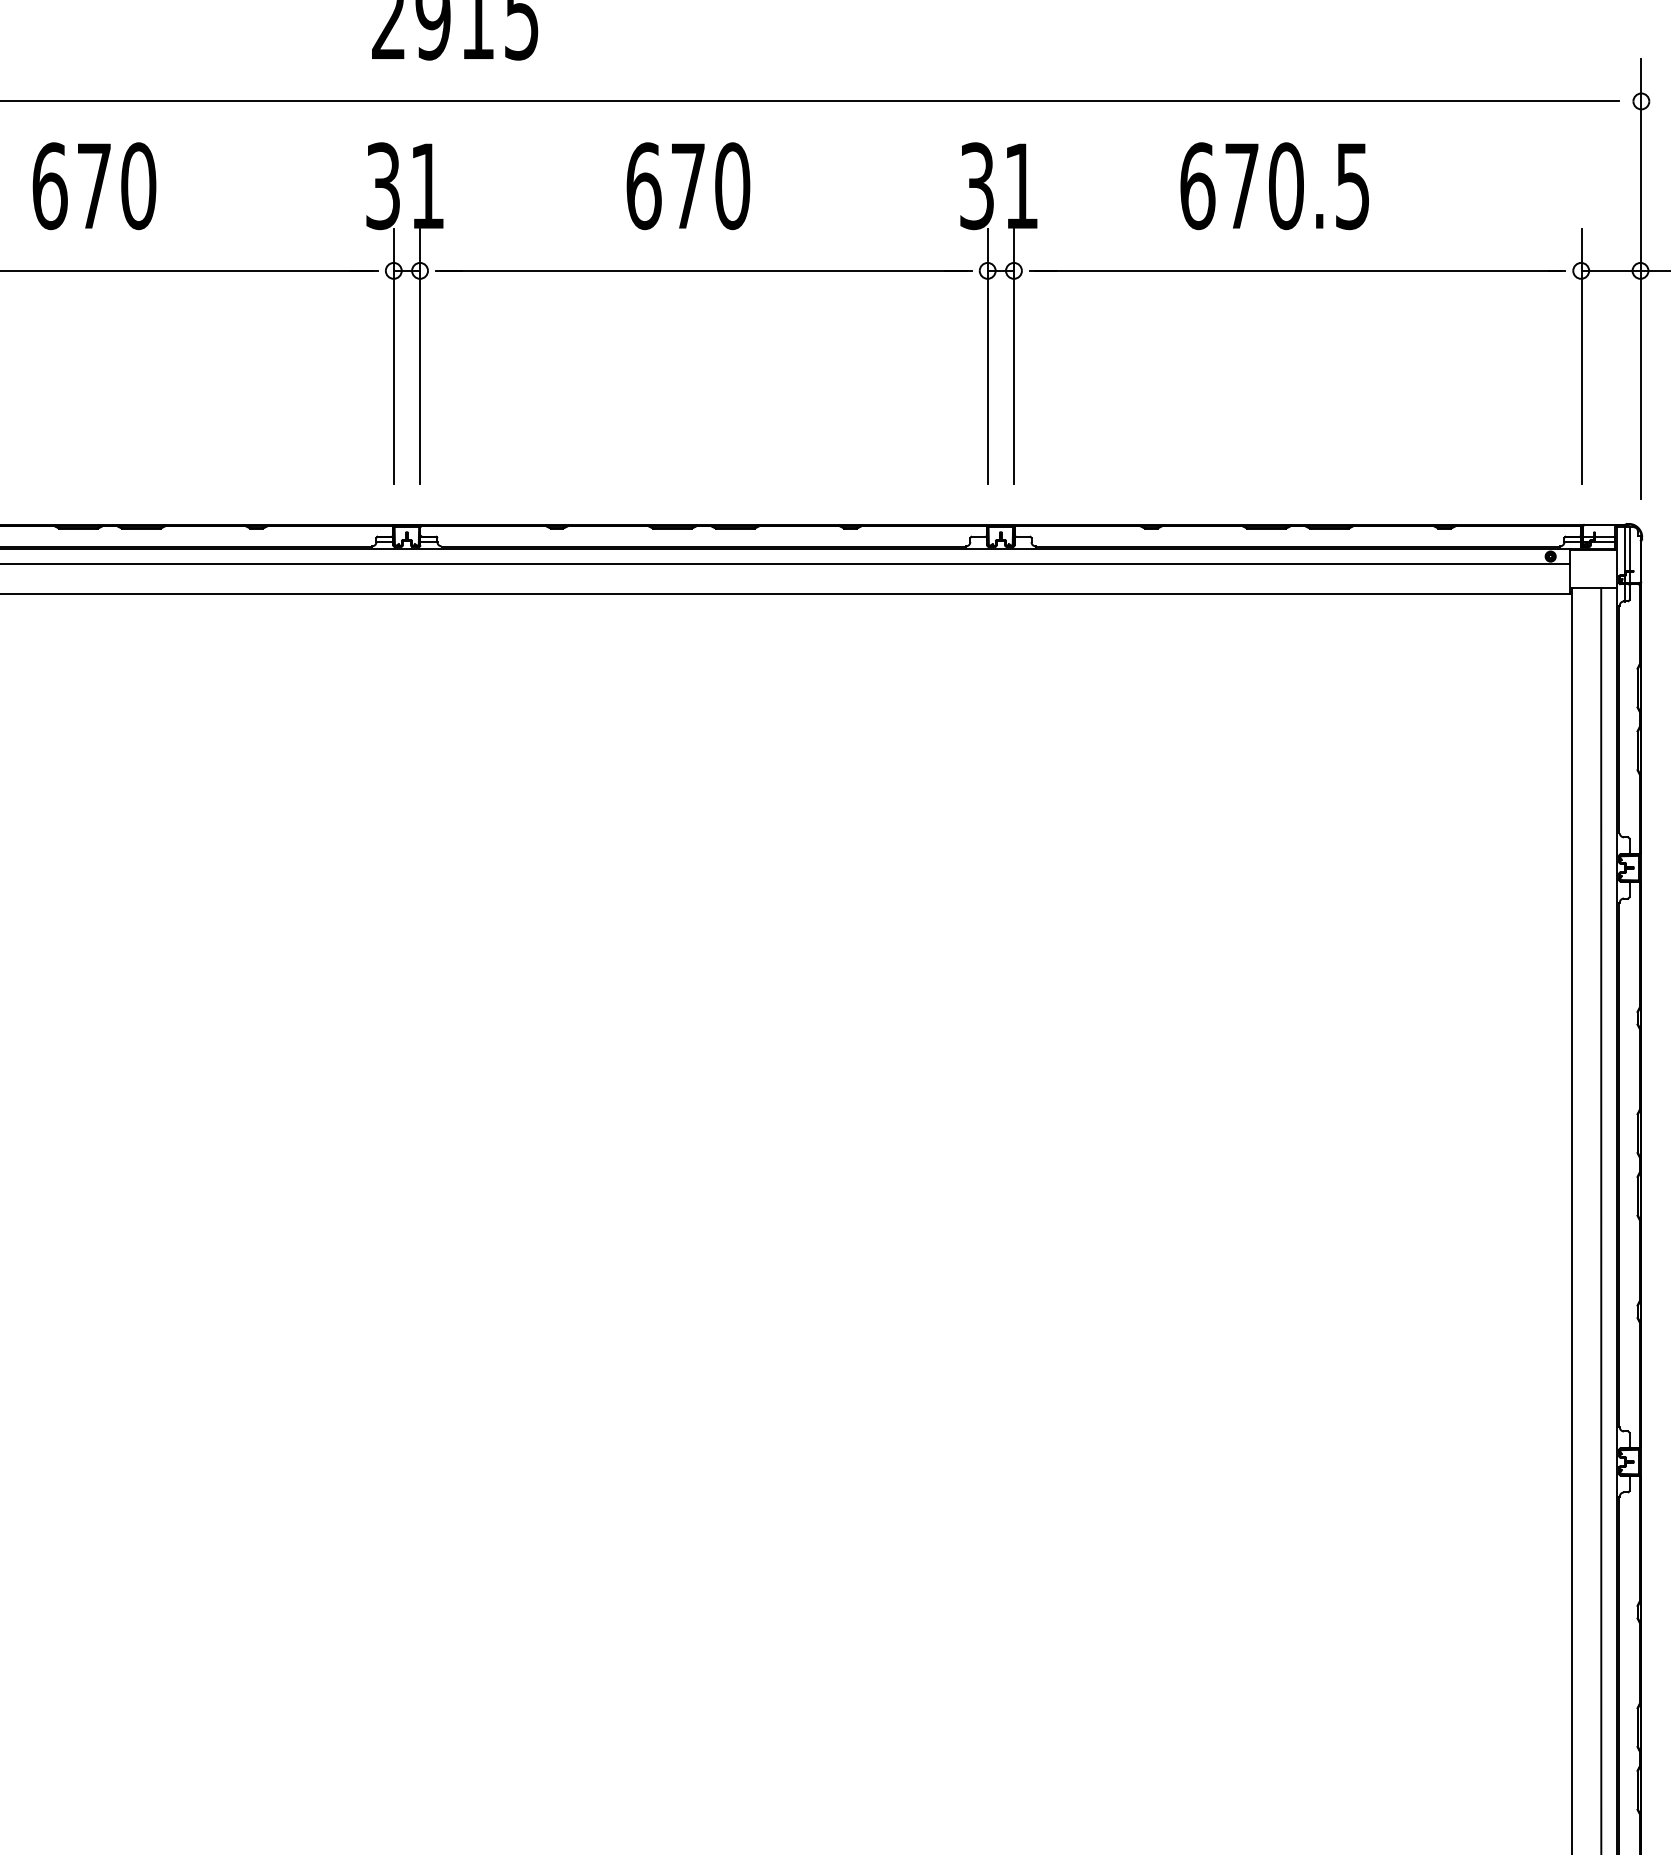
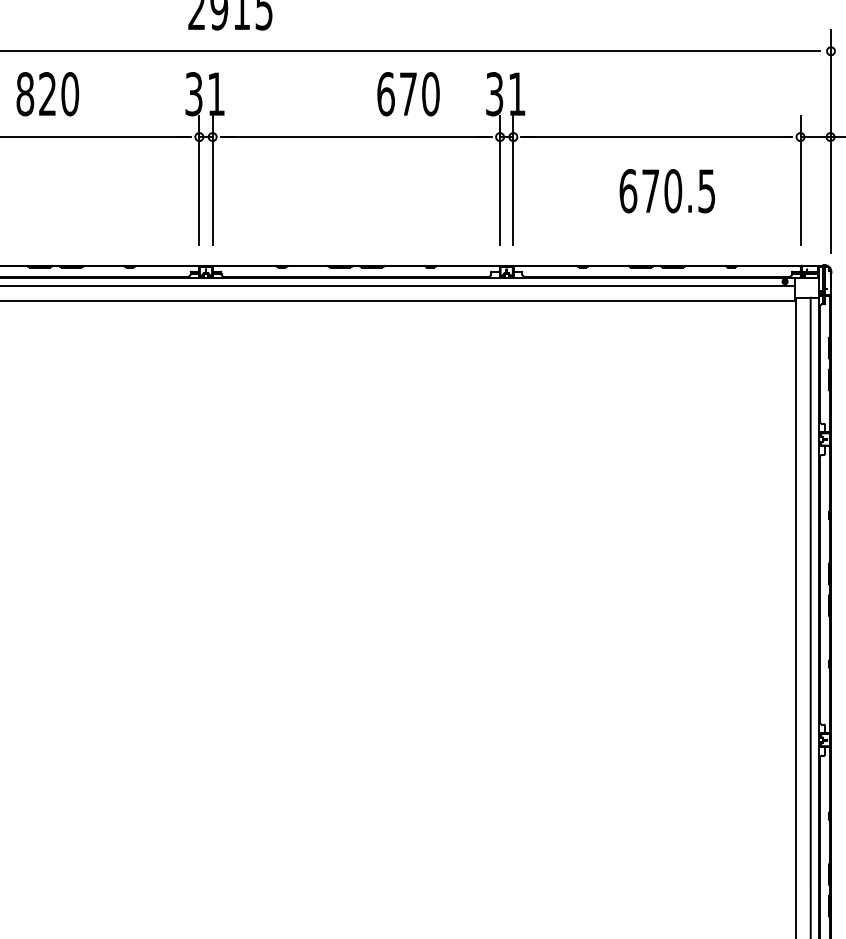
text: (70, 186) -> (35, 94), 670 -> 820
text: (688, 186) -> (408, 94), moved
text: (1274, 186) -> (667, 191), moved

